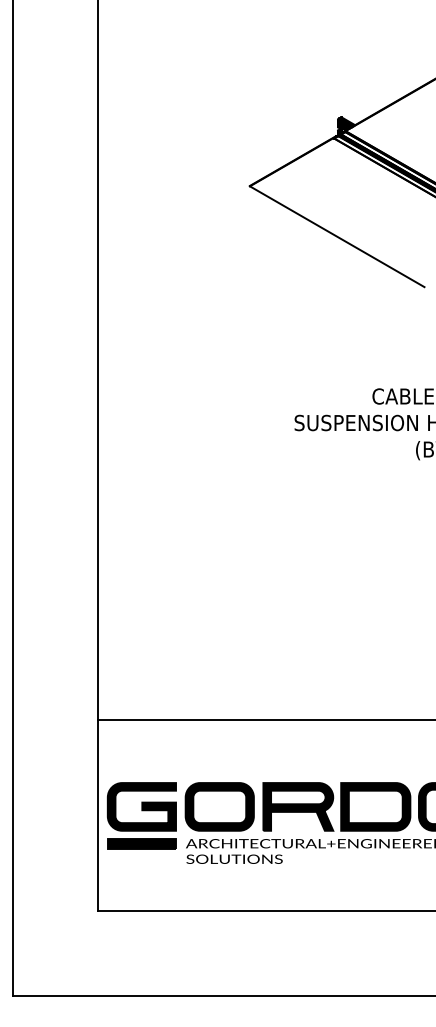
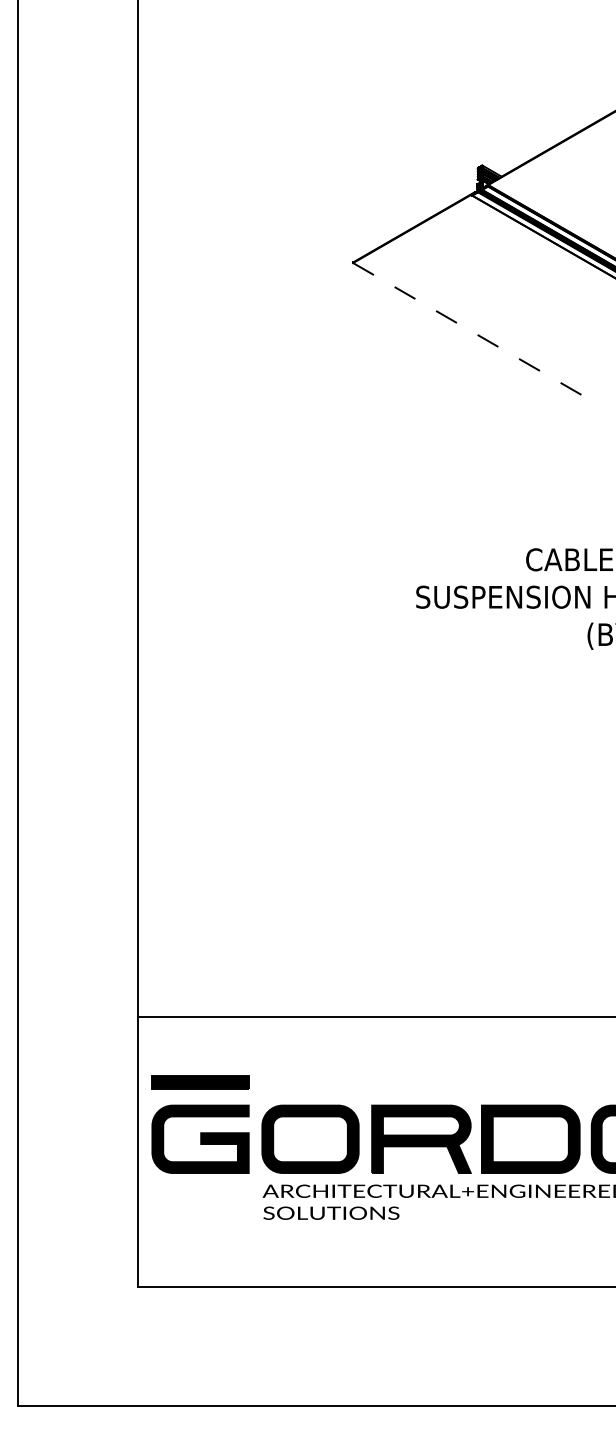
line: (337, 236) -> (476, 334), solid -> dashed
part: (141, 843) -> (200, 1082), moved

